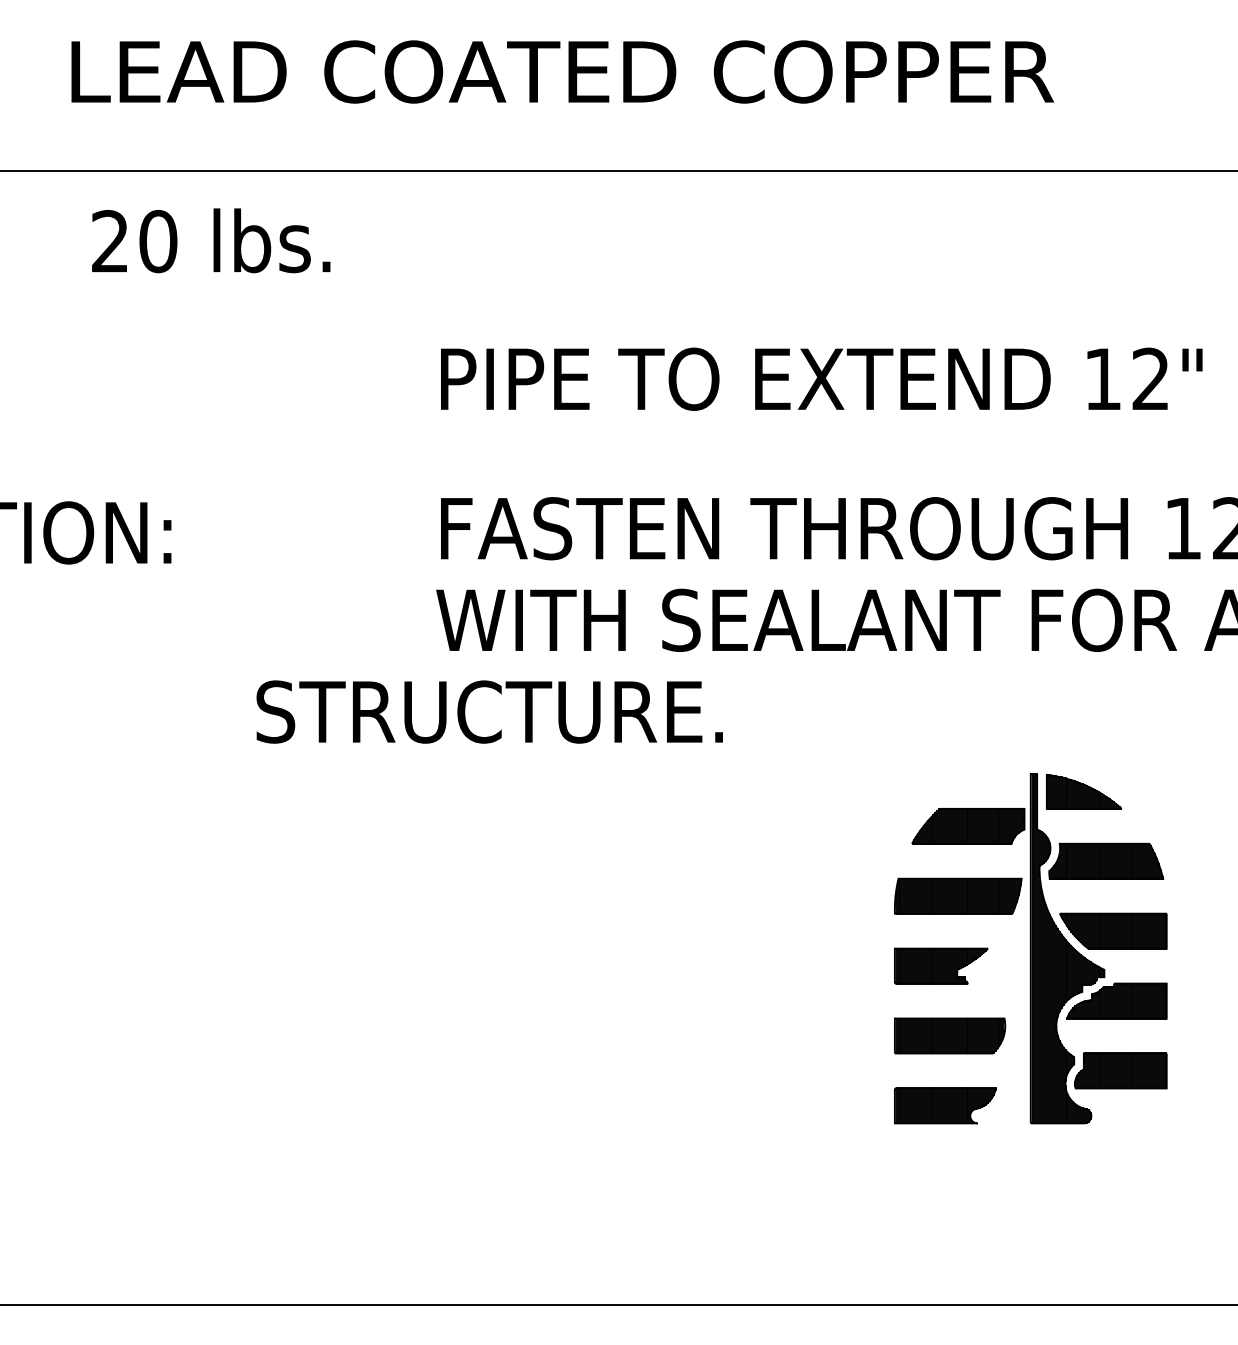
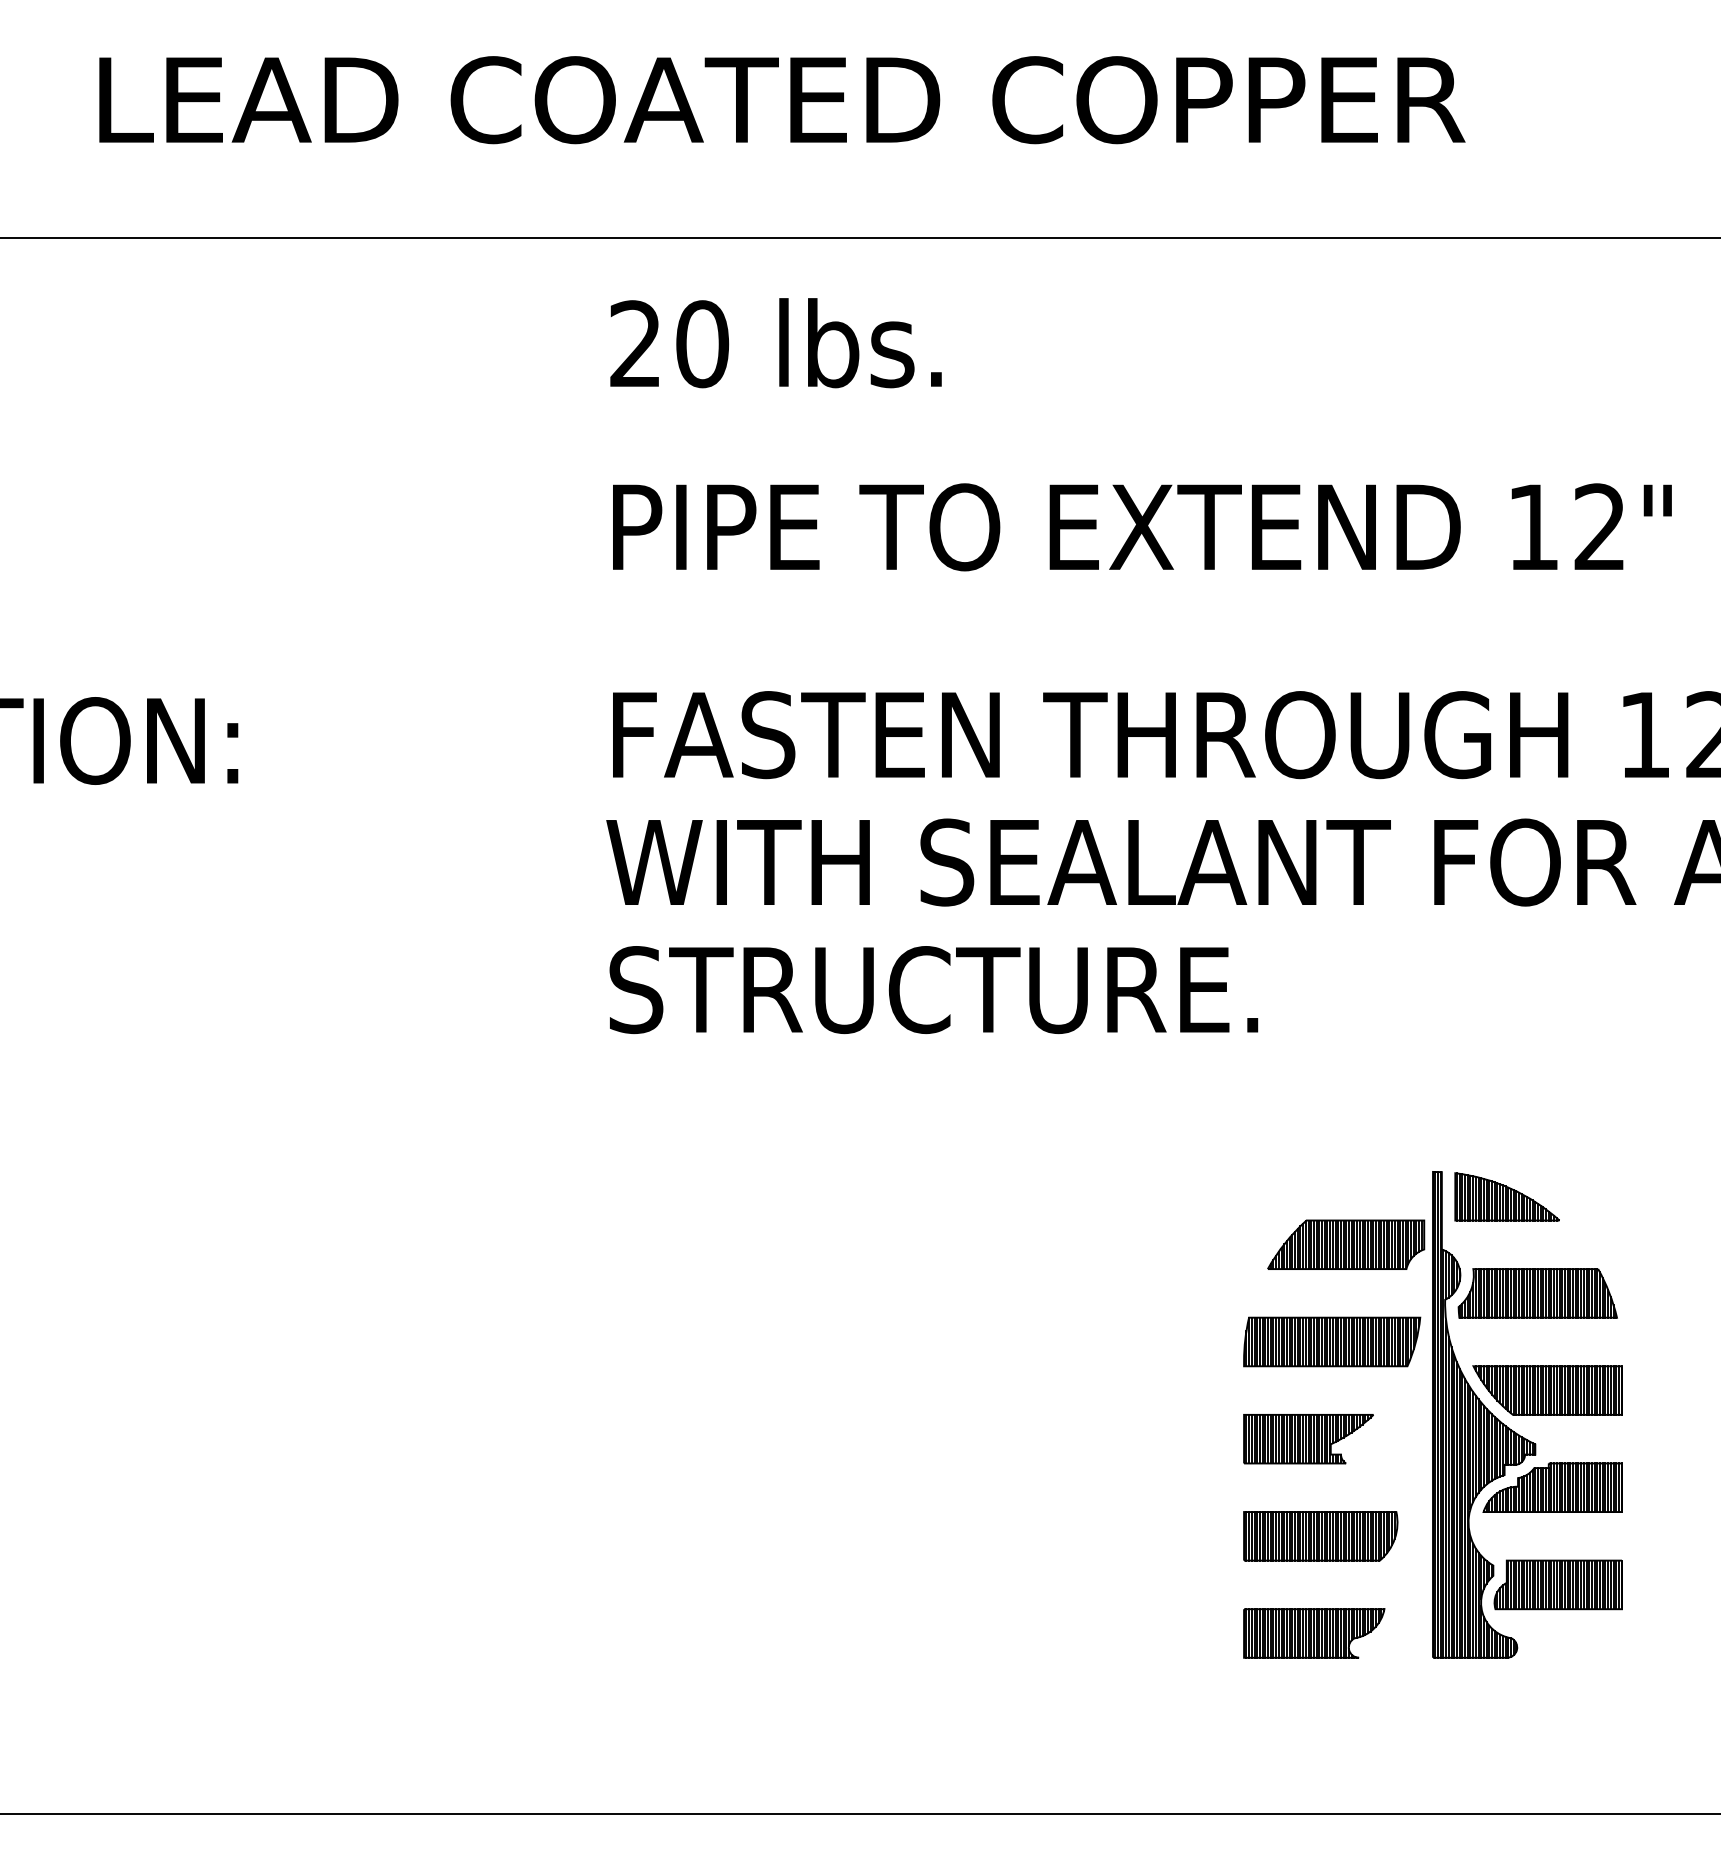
text: (211, 240) -> (776, 342), moved
text: (489, 711) -> (933, 989), moved
part: (1030, 948) -> (1432, 1414), moved

